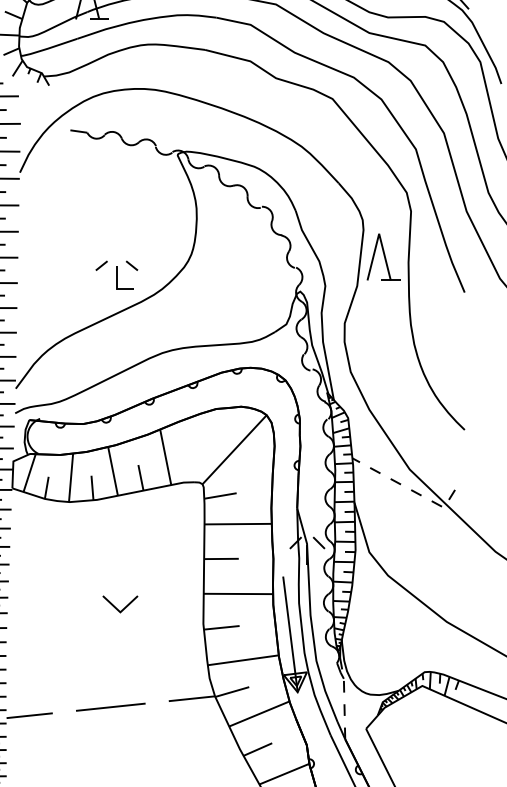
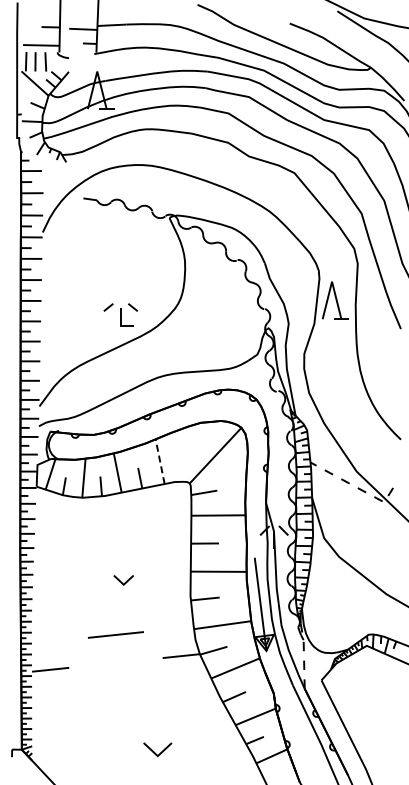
line: (166, 457) -> (160, 461), solid -> dashed
part: (120, 604) -> (123, 580), size x0.7
line: (110, 706) -> (115, 634), moved

